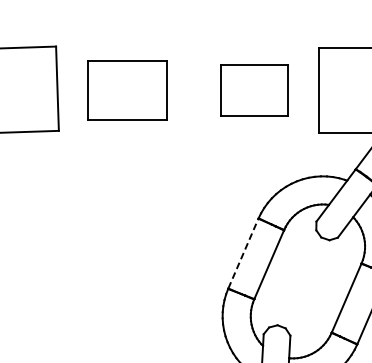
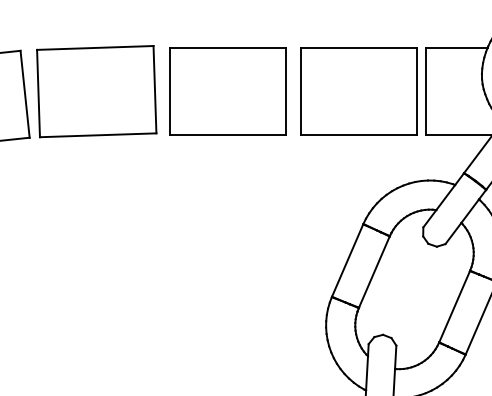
part: (127, 90) -> (227, 91), size x1.43
part: (253, 90) -> (358, 91), size x1.67
line: (243, 253) -> (347, 260), dashed -> solid

